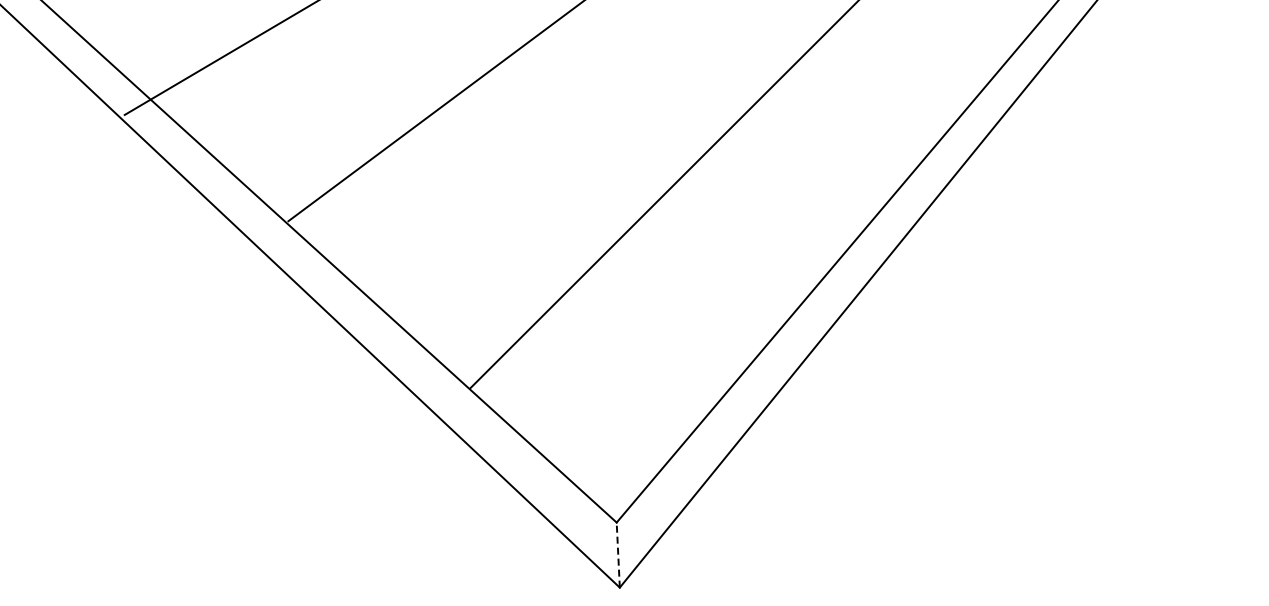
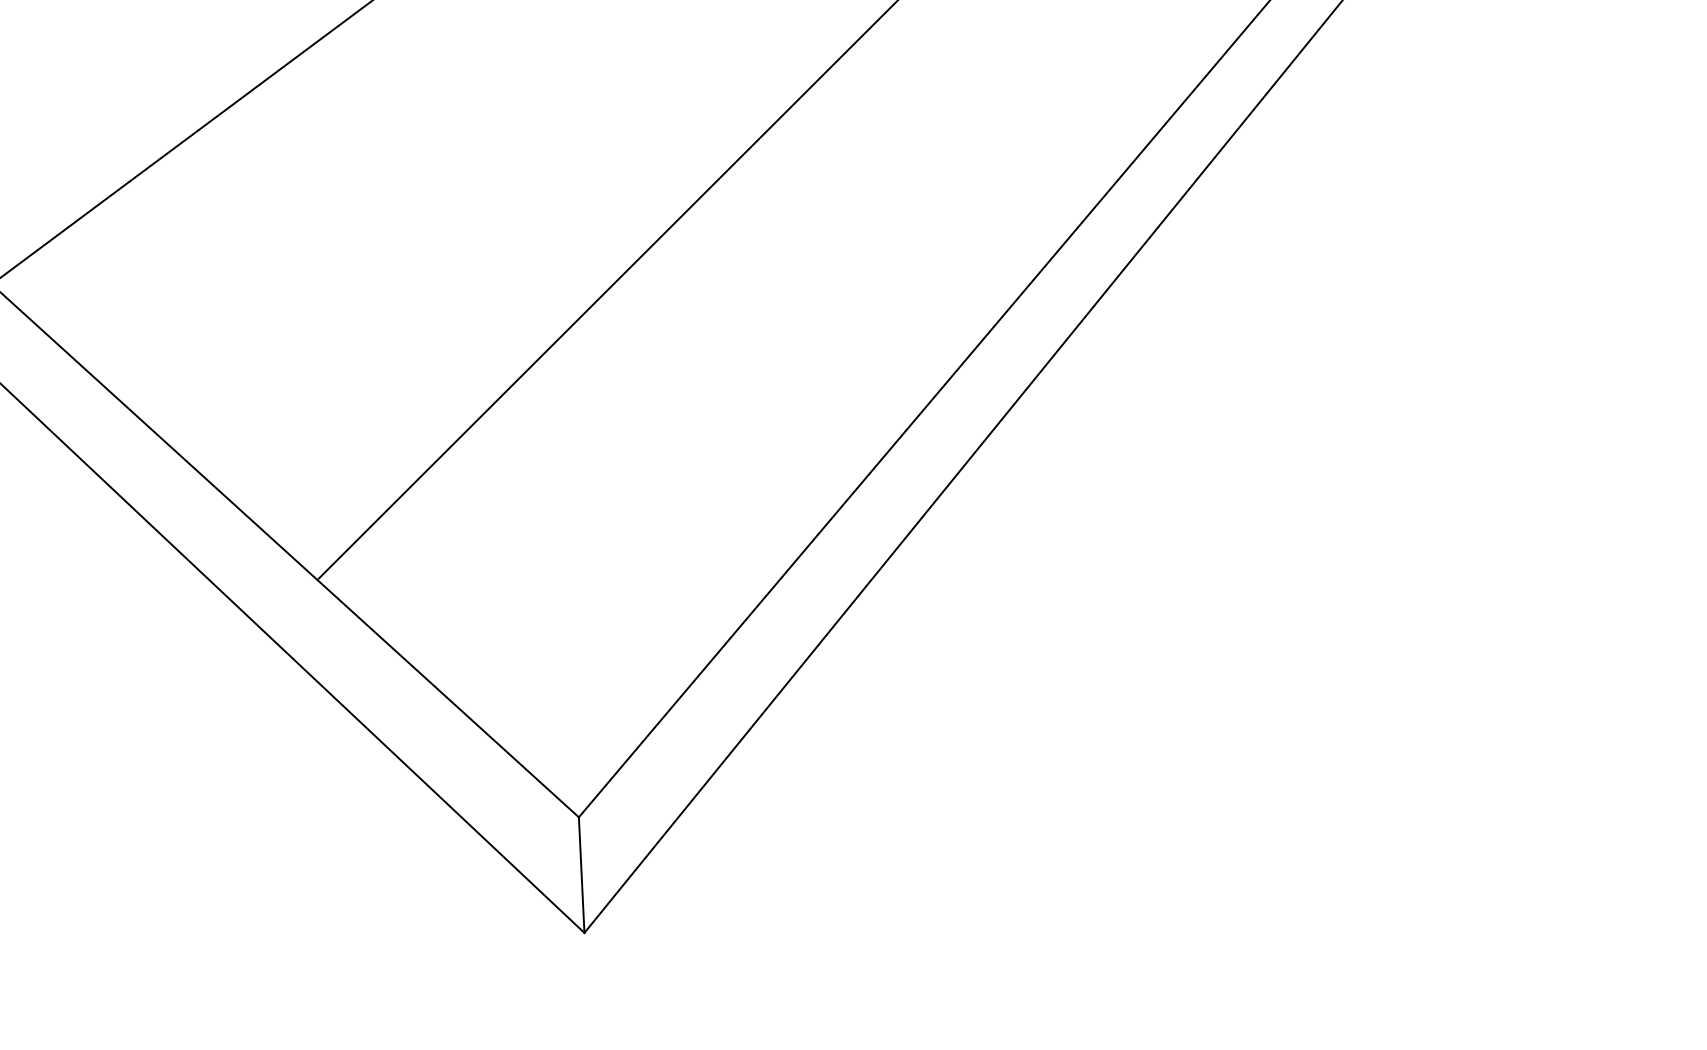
line: (618, 555) -> (582, 875), dashed -> solid

